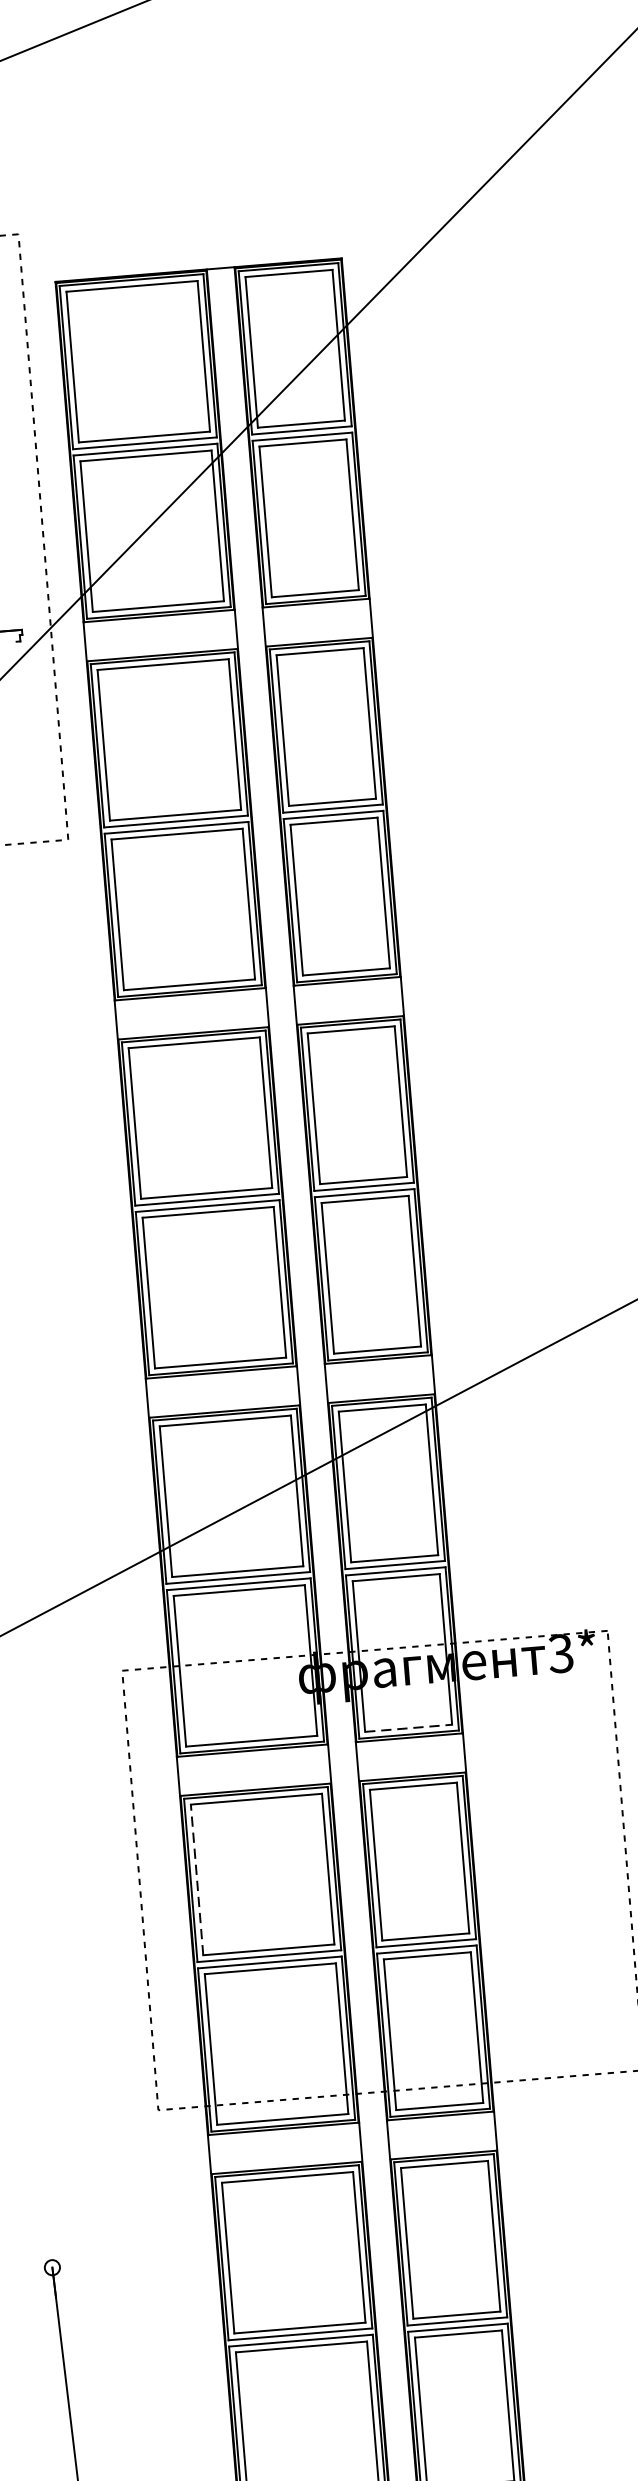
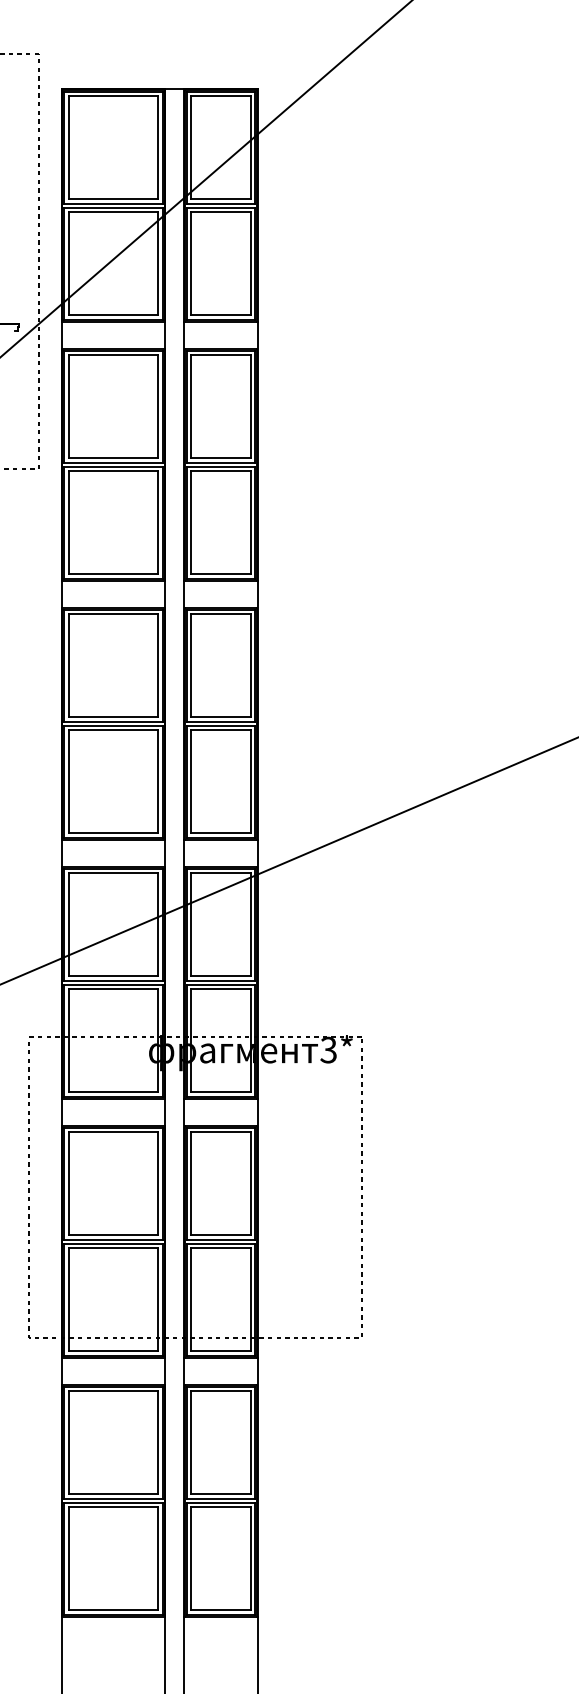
line: (408, 1728) -> (220, 1092), dashed -> solid
line: (197, 1879) -> (68, 1183), dashed -> solid

